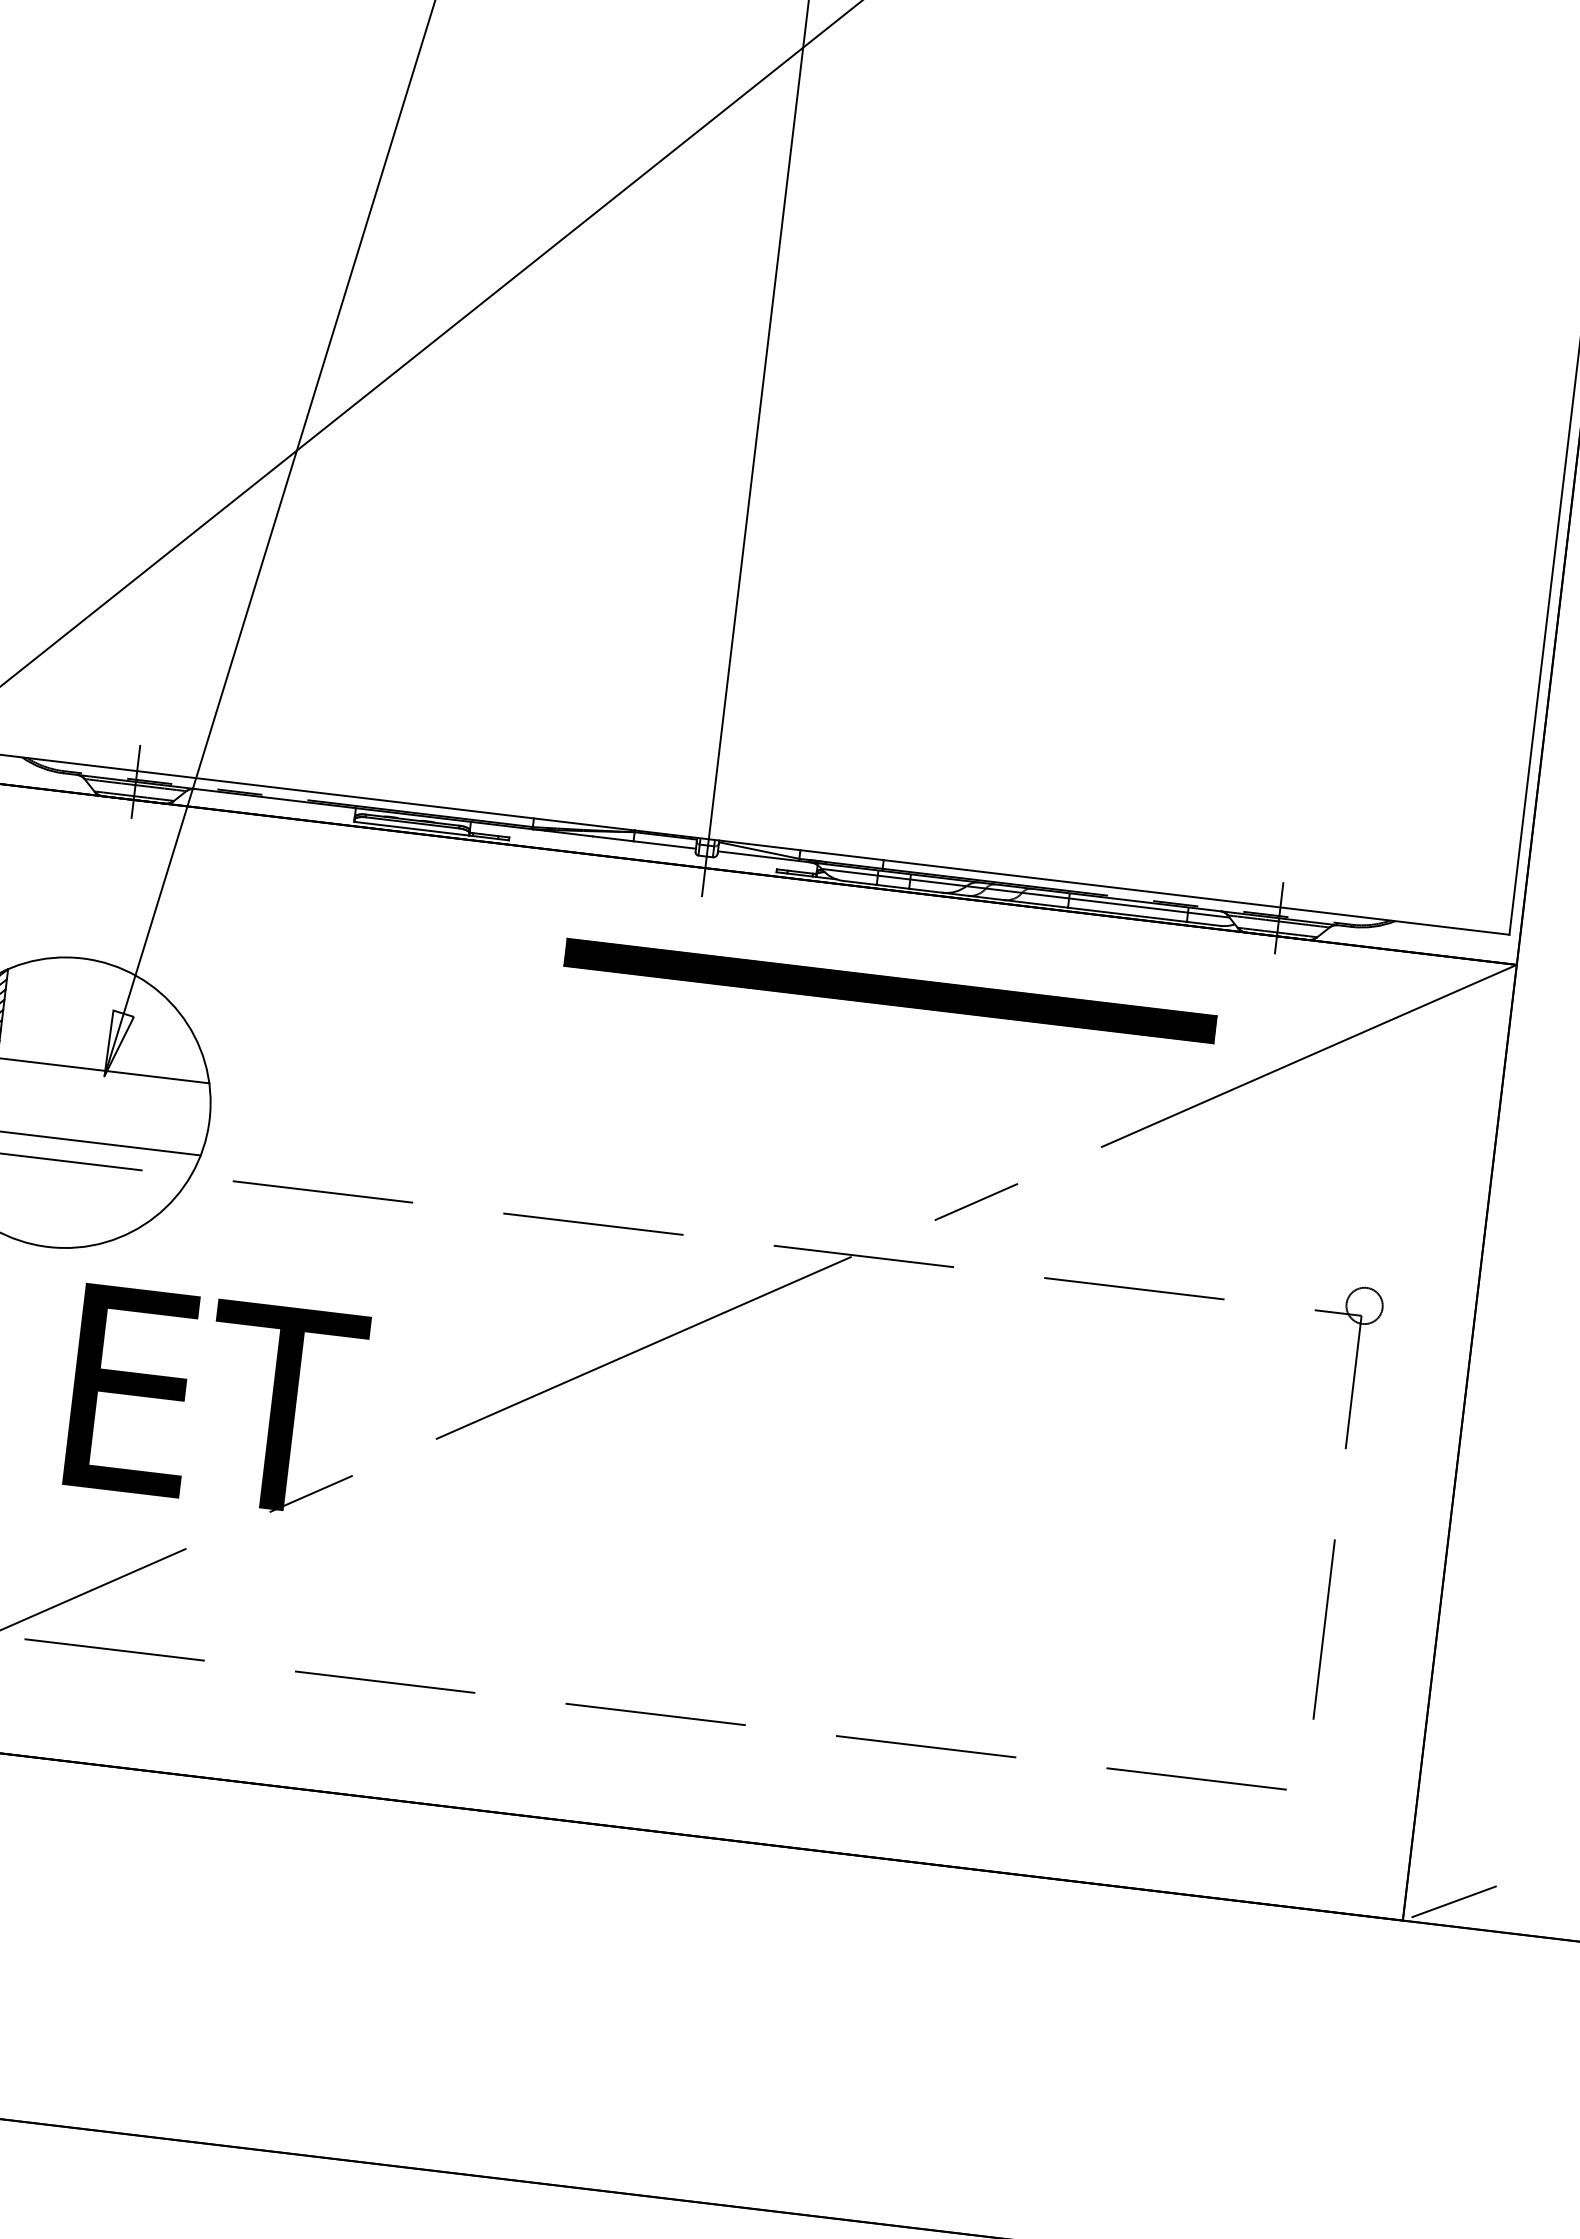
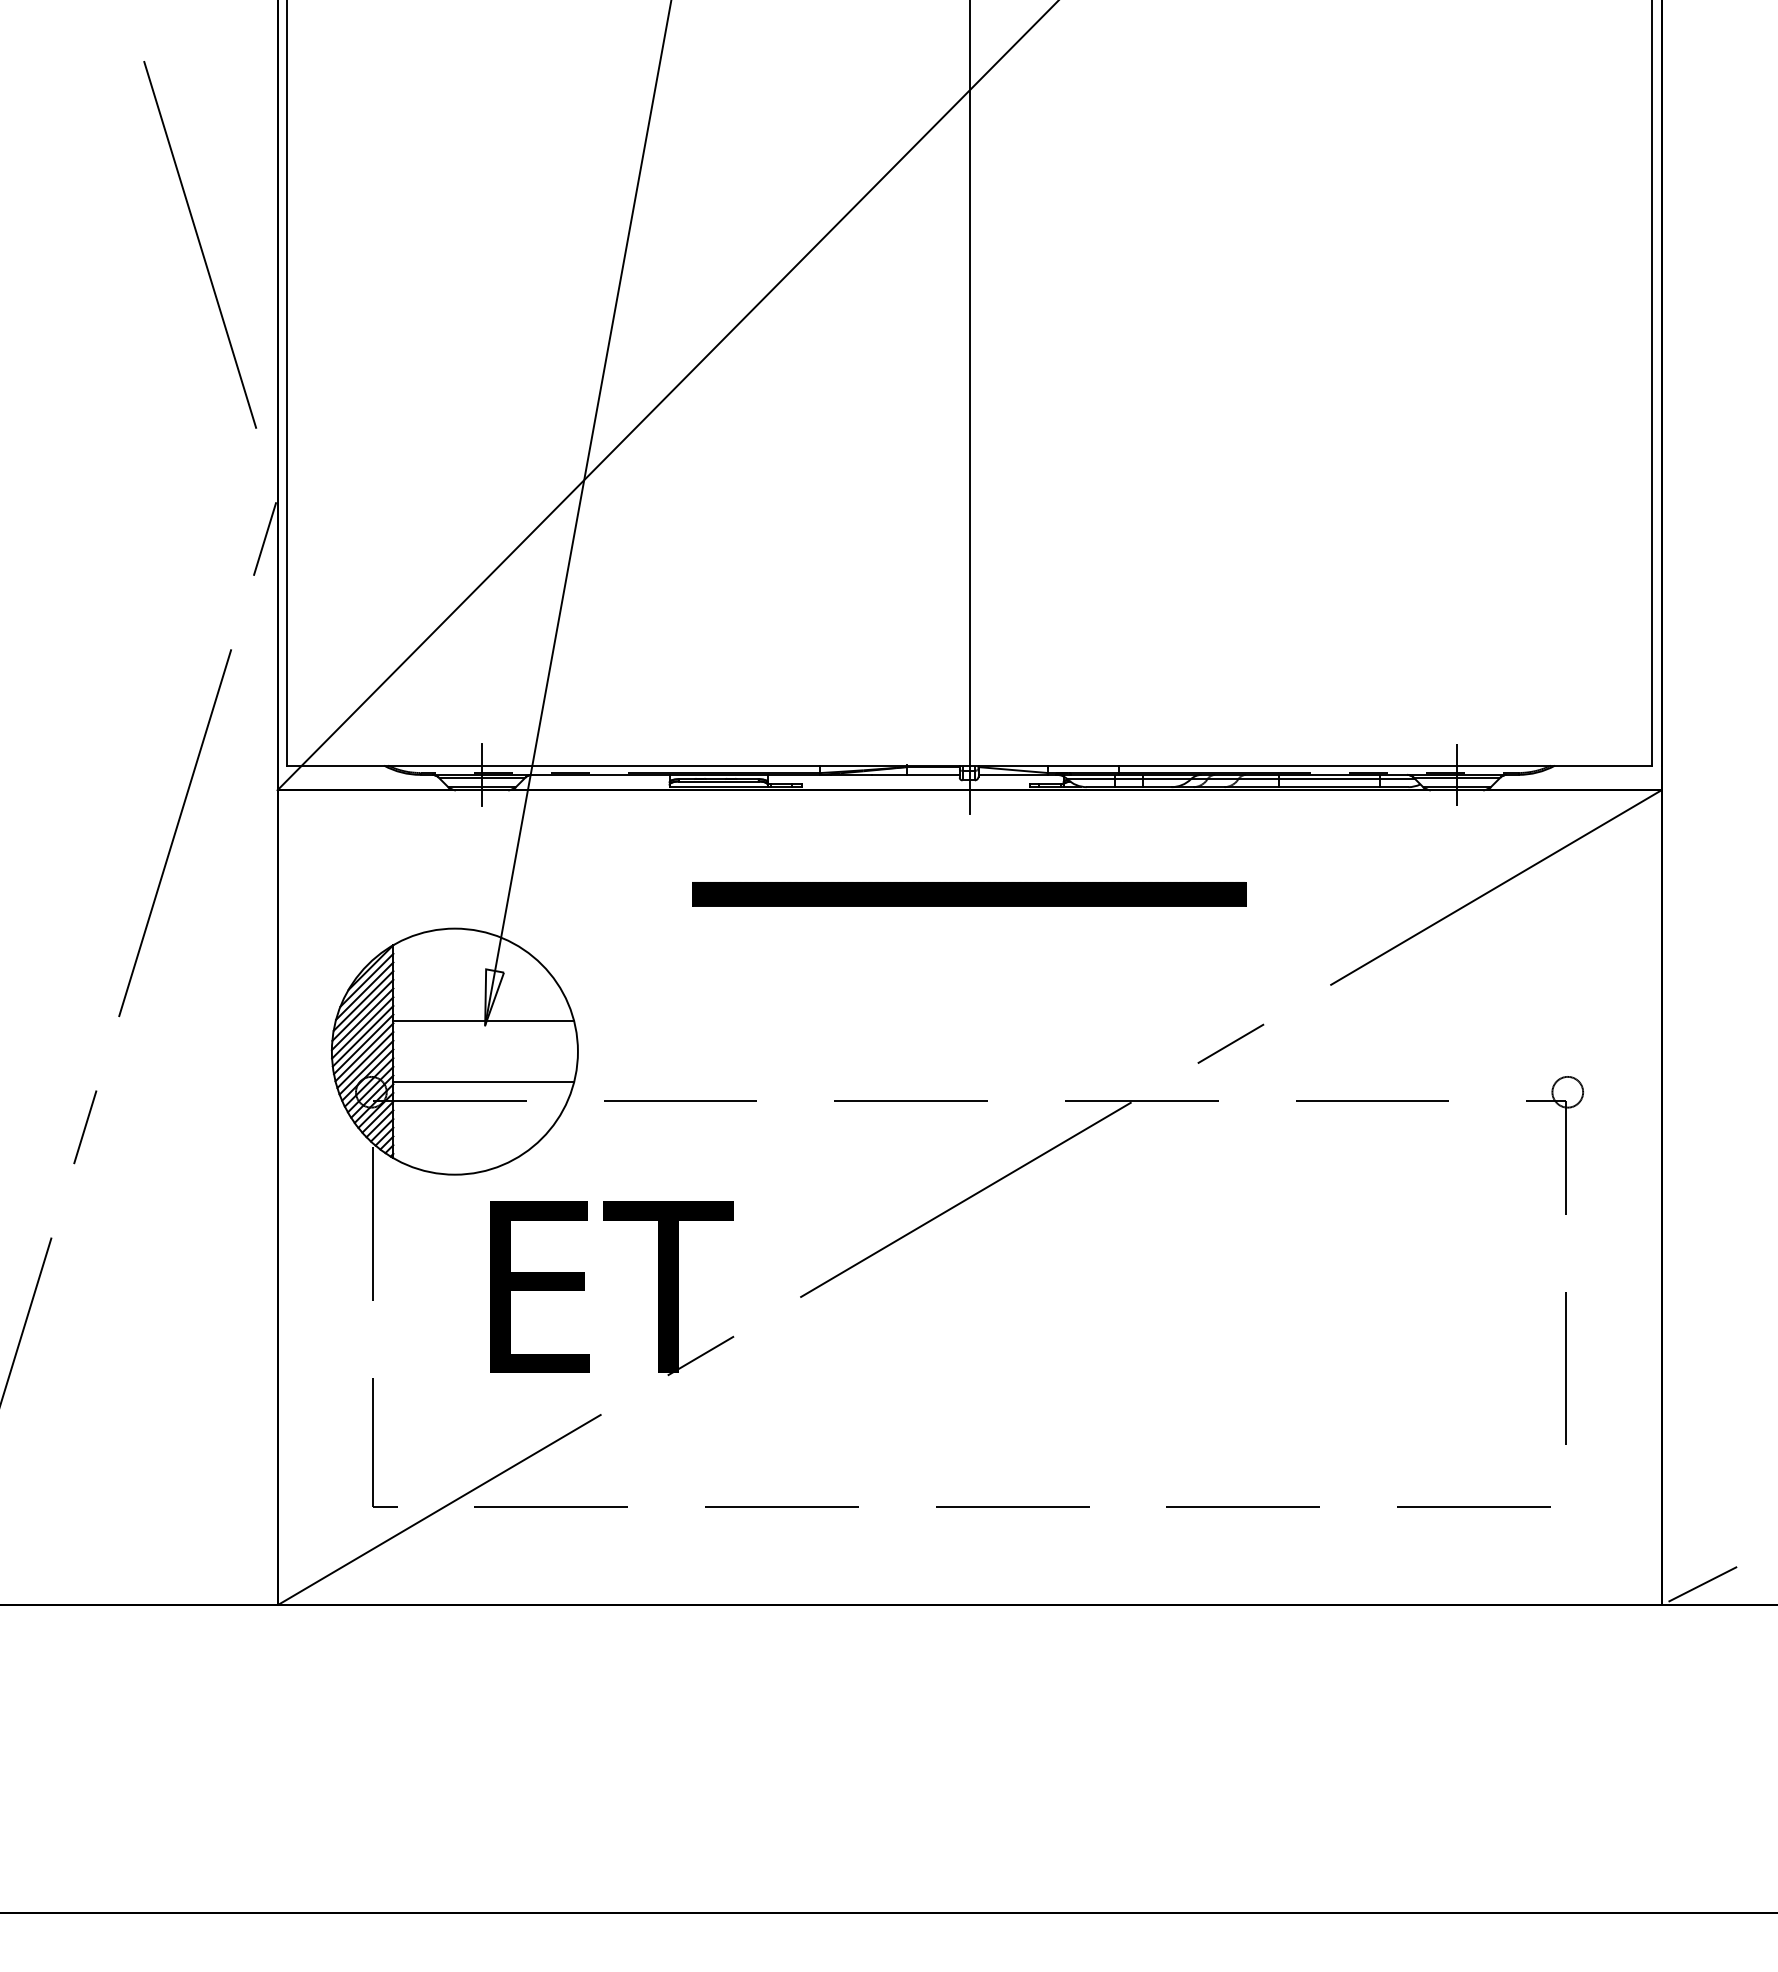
part: (890, 991) -> (969, 894), moved

